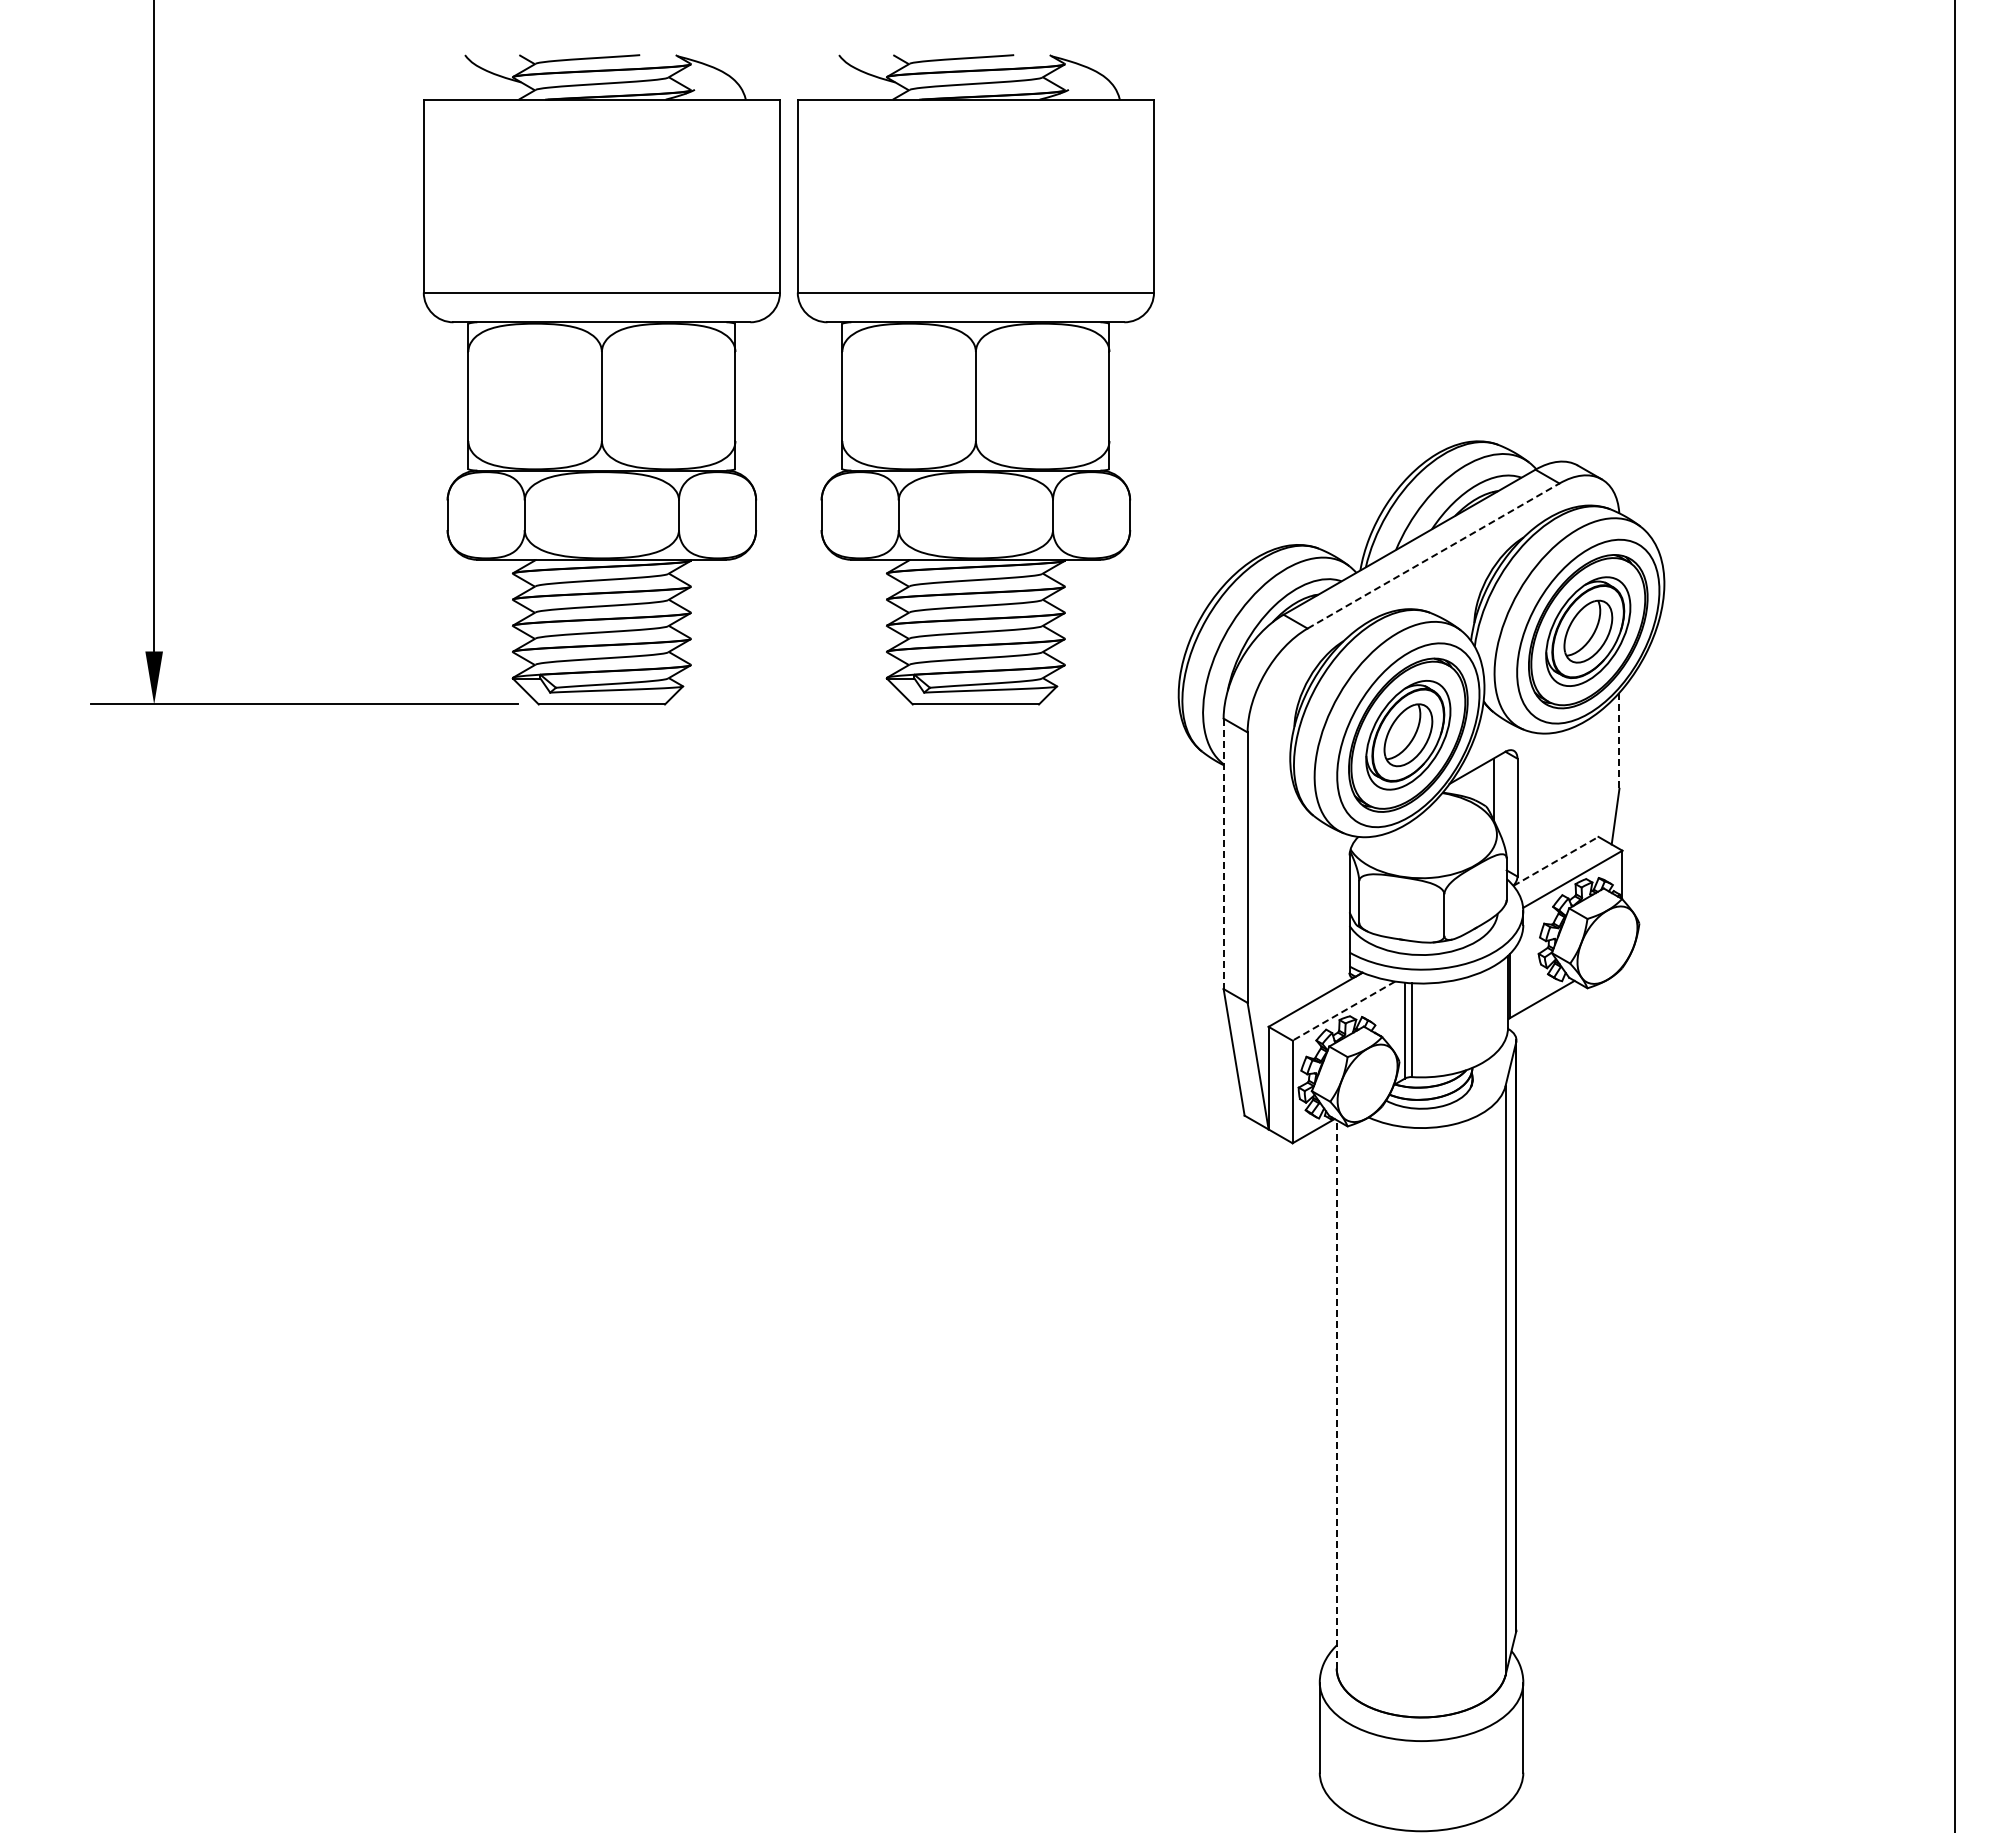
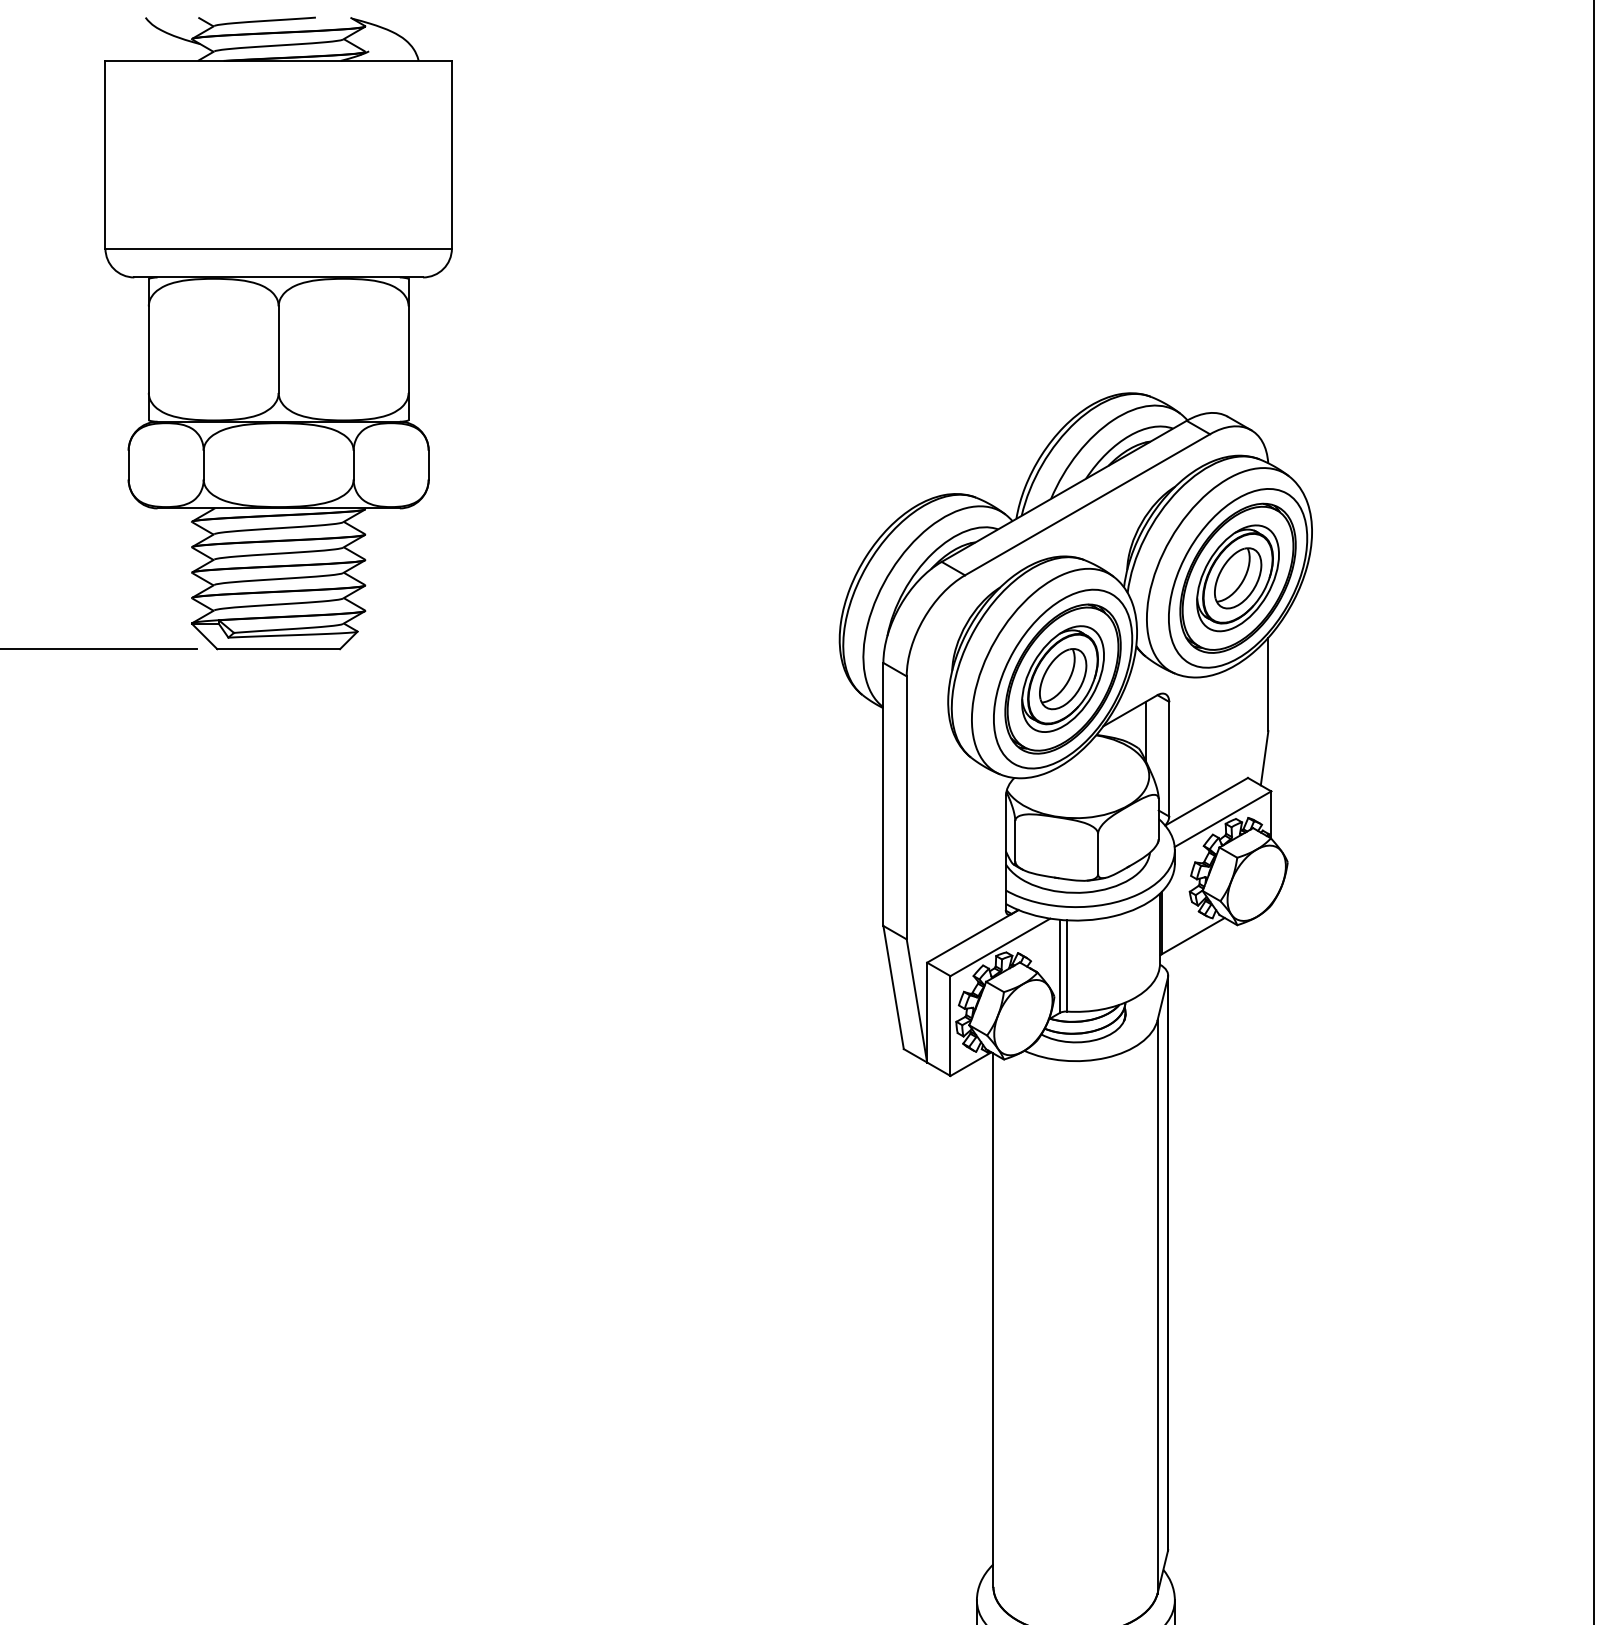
part: (975, 379) -> (642, 333), removed
line: (1433, 555) -> (1087, 504), dashed -> solid
line: (1619, 740) -> (1268, 684), dashed -> solid
line: (1223, 854) -> (883, 795), dashed -> solid
line: (1556, 861) -> (1207, 801), dashed -> solid
line: (1343, 1011) -> (999, 947), dashed -> solid
line: (1336, 1393) -> (993, 1319), dashed -> solid

